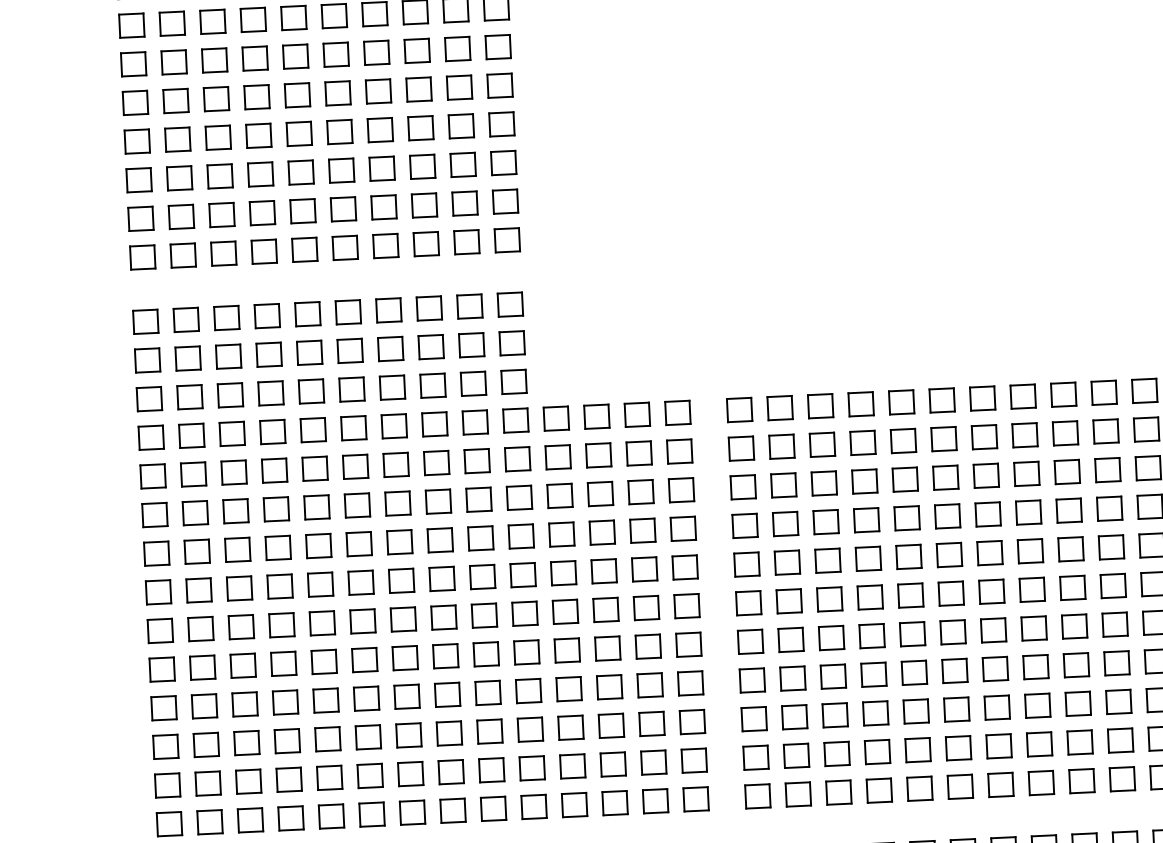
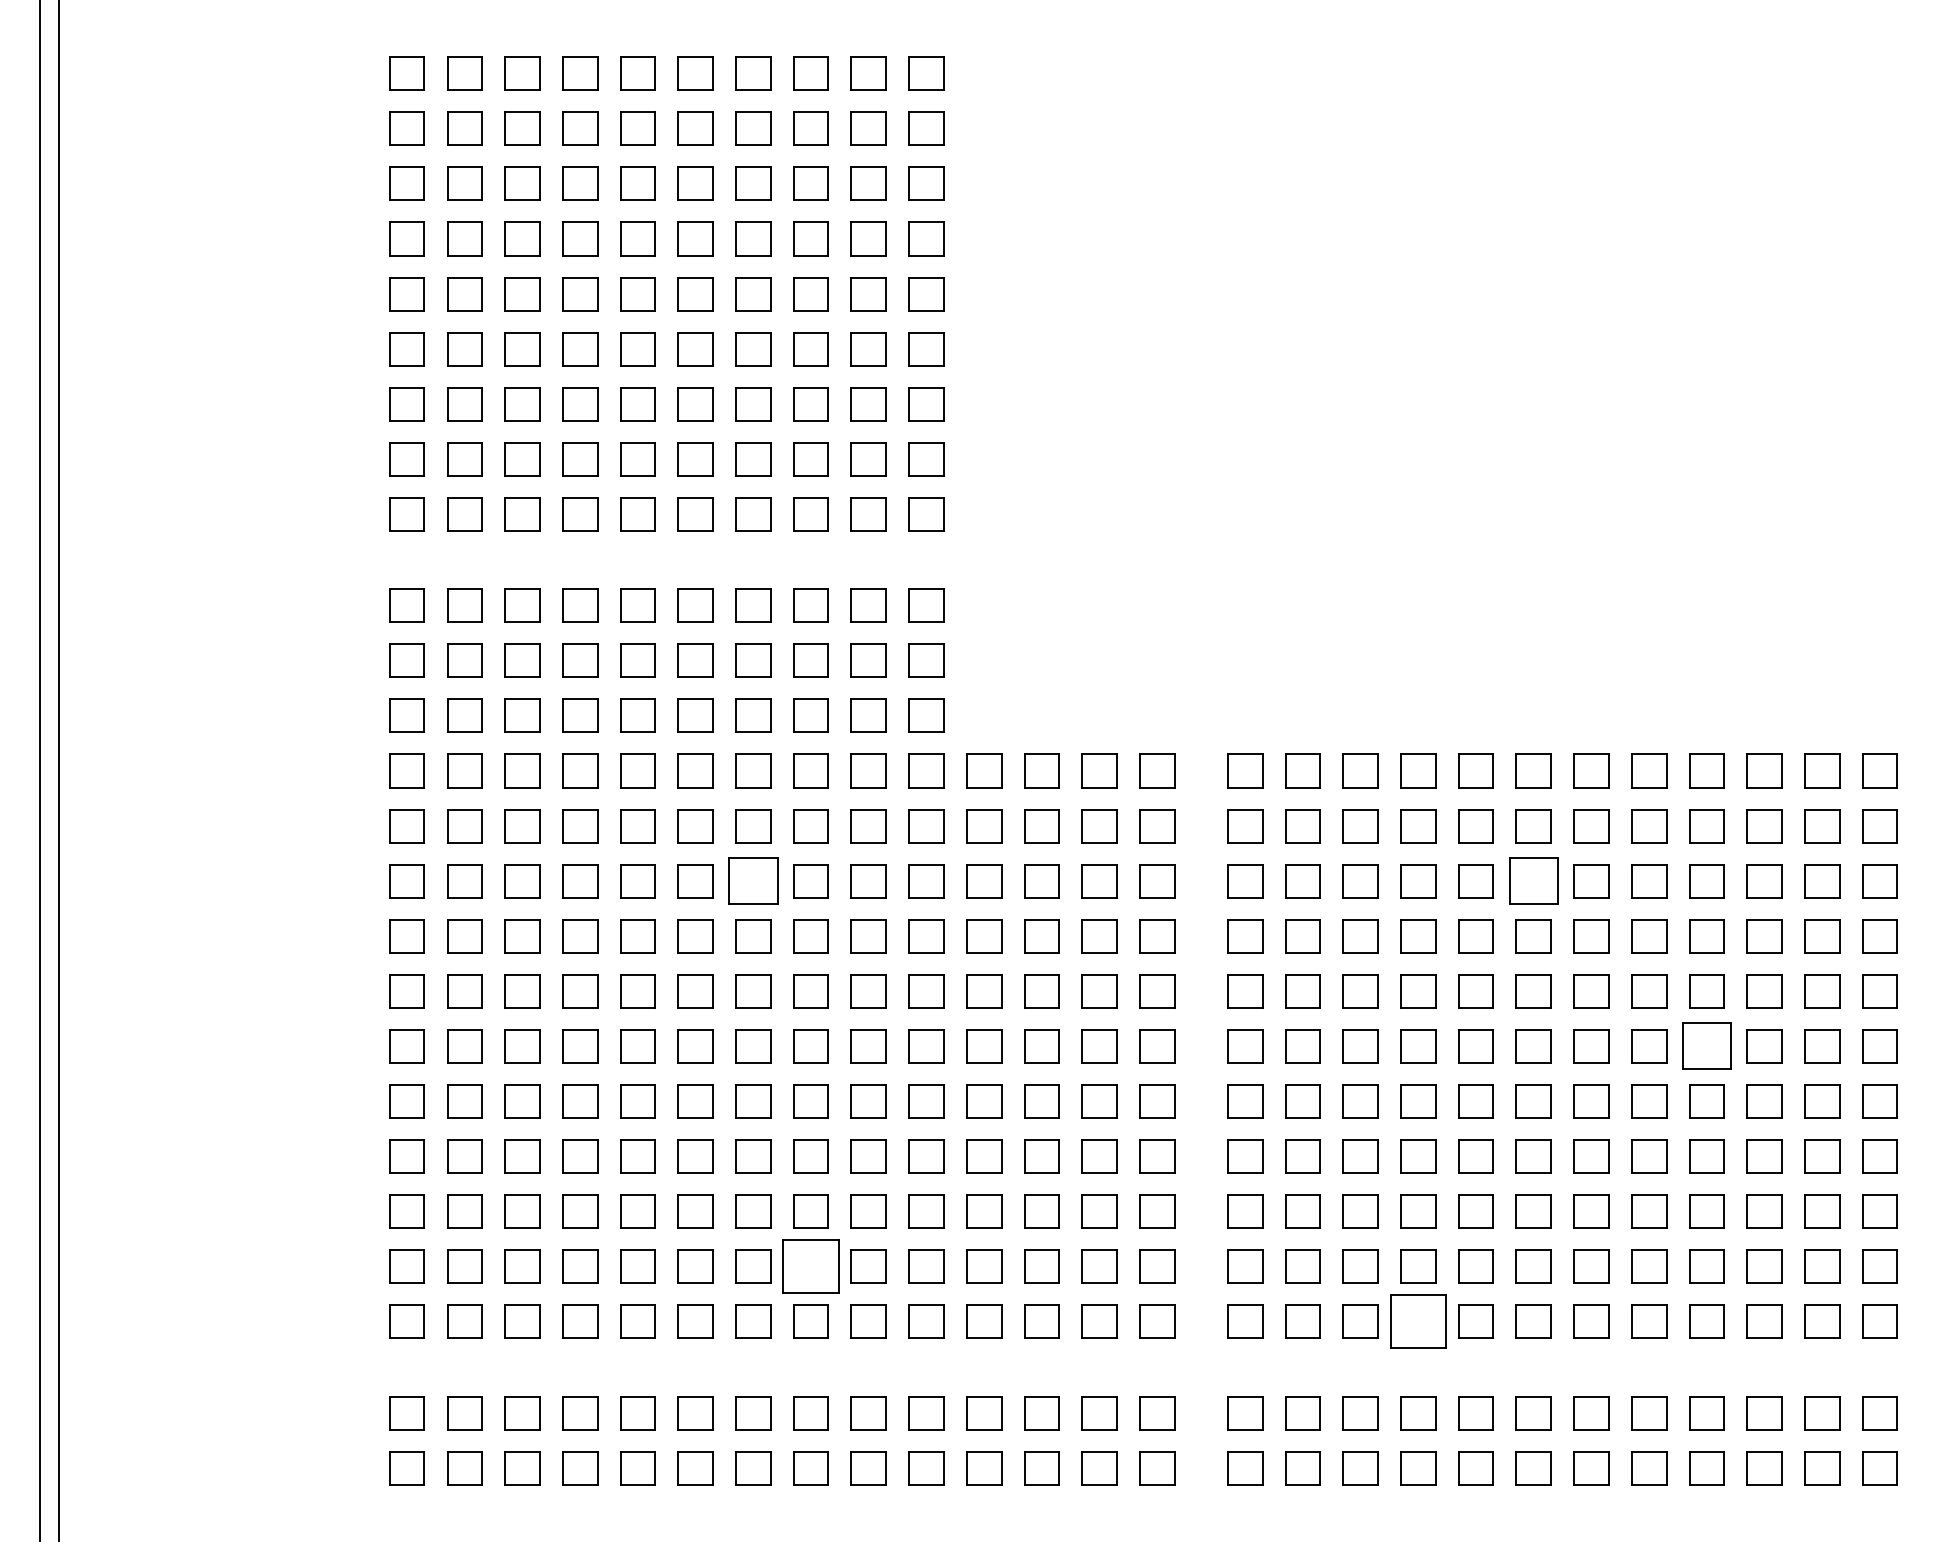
part: (945, 478) -> (1533, 881), size x1.4
part: (398, 503) -> (753, 881), size x1.4
part: (1072, 588) -> (1706, 1046), size x1.4
part: (450, 772) -> (810, 1266), size x1.6
part: (879, 790) -> (1418, 1321), size x1.6

